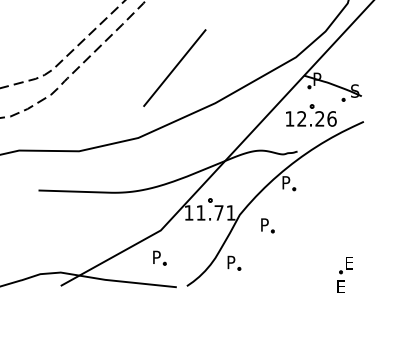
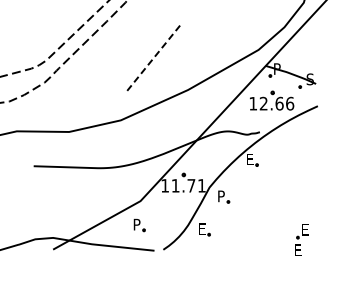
line: (174, 68) -> (152, 59), solid -> dashed
text: (319, 118) -> (279, 103), 12.26 -> 12.66
text: (285, 182) -> (249, 159), P -> E
part: (268, 225) -> (224, 196), moved
text: (231, 261) -> (202, 228), P -> E

